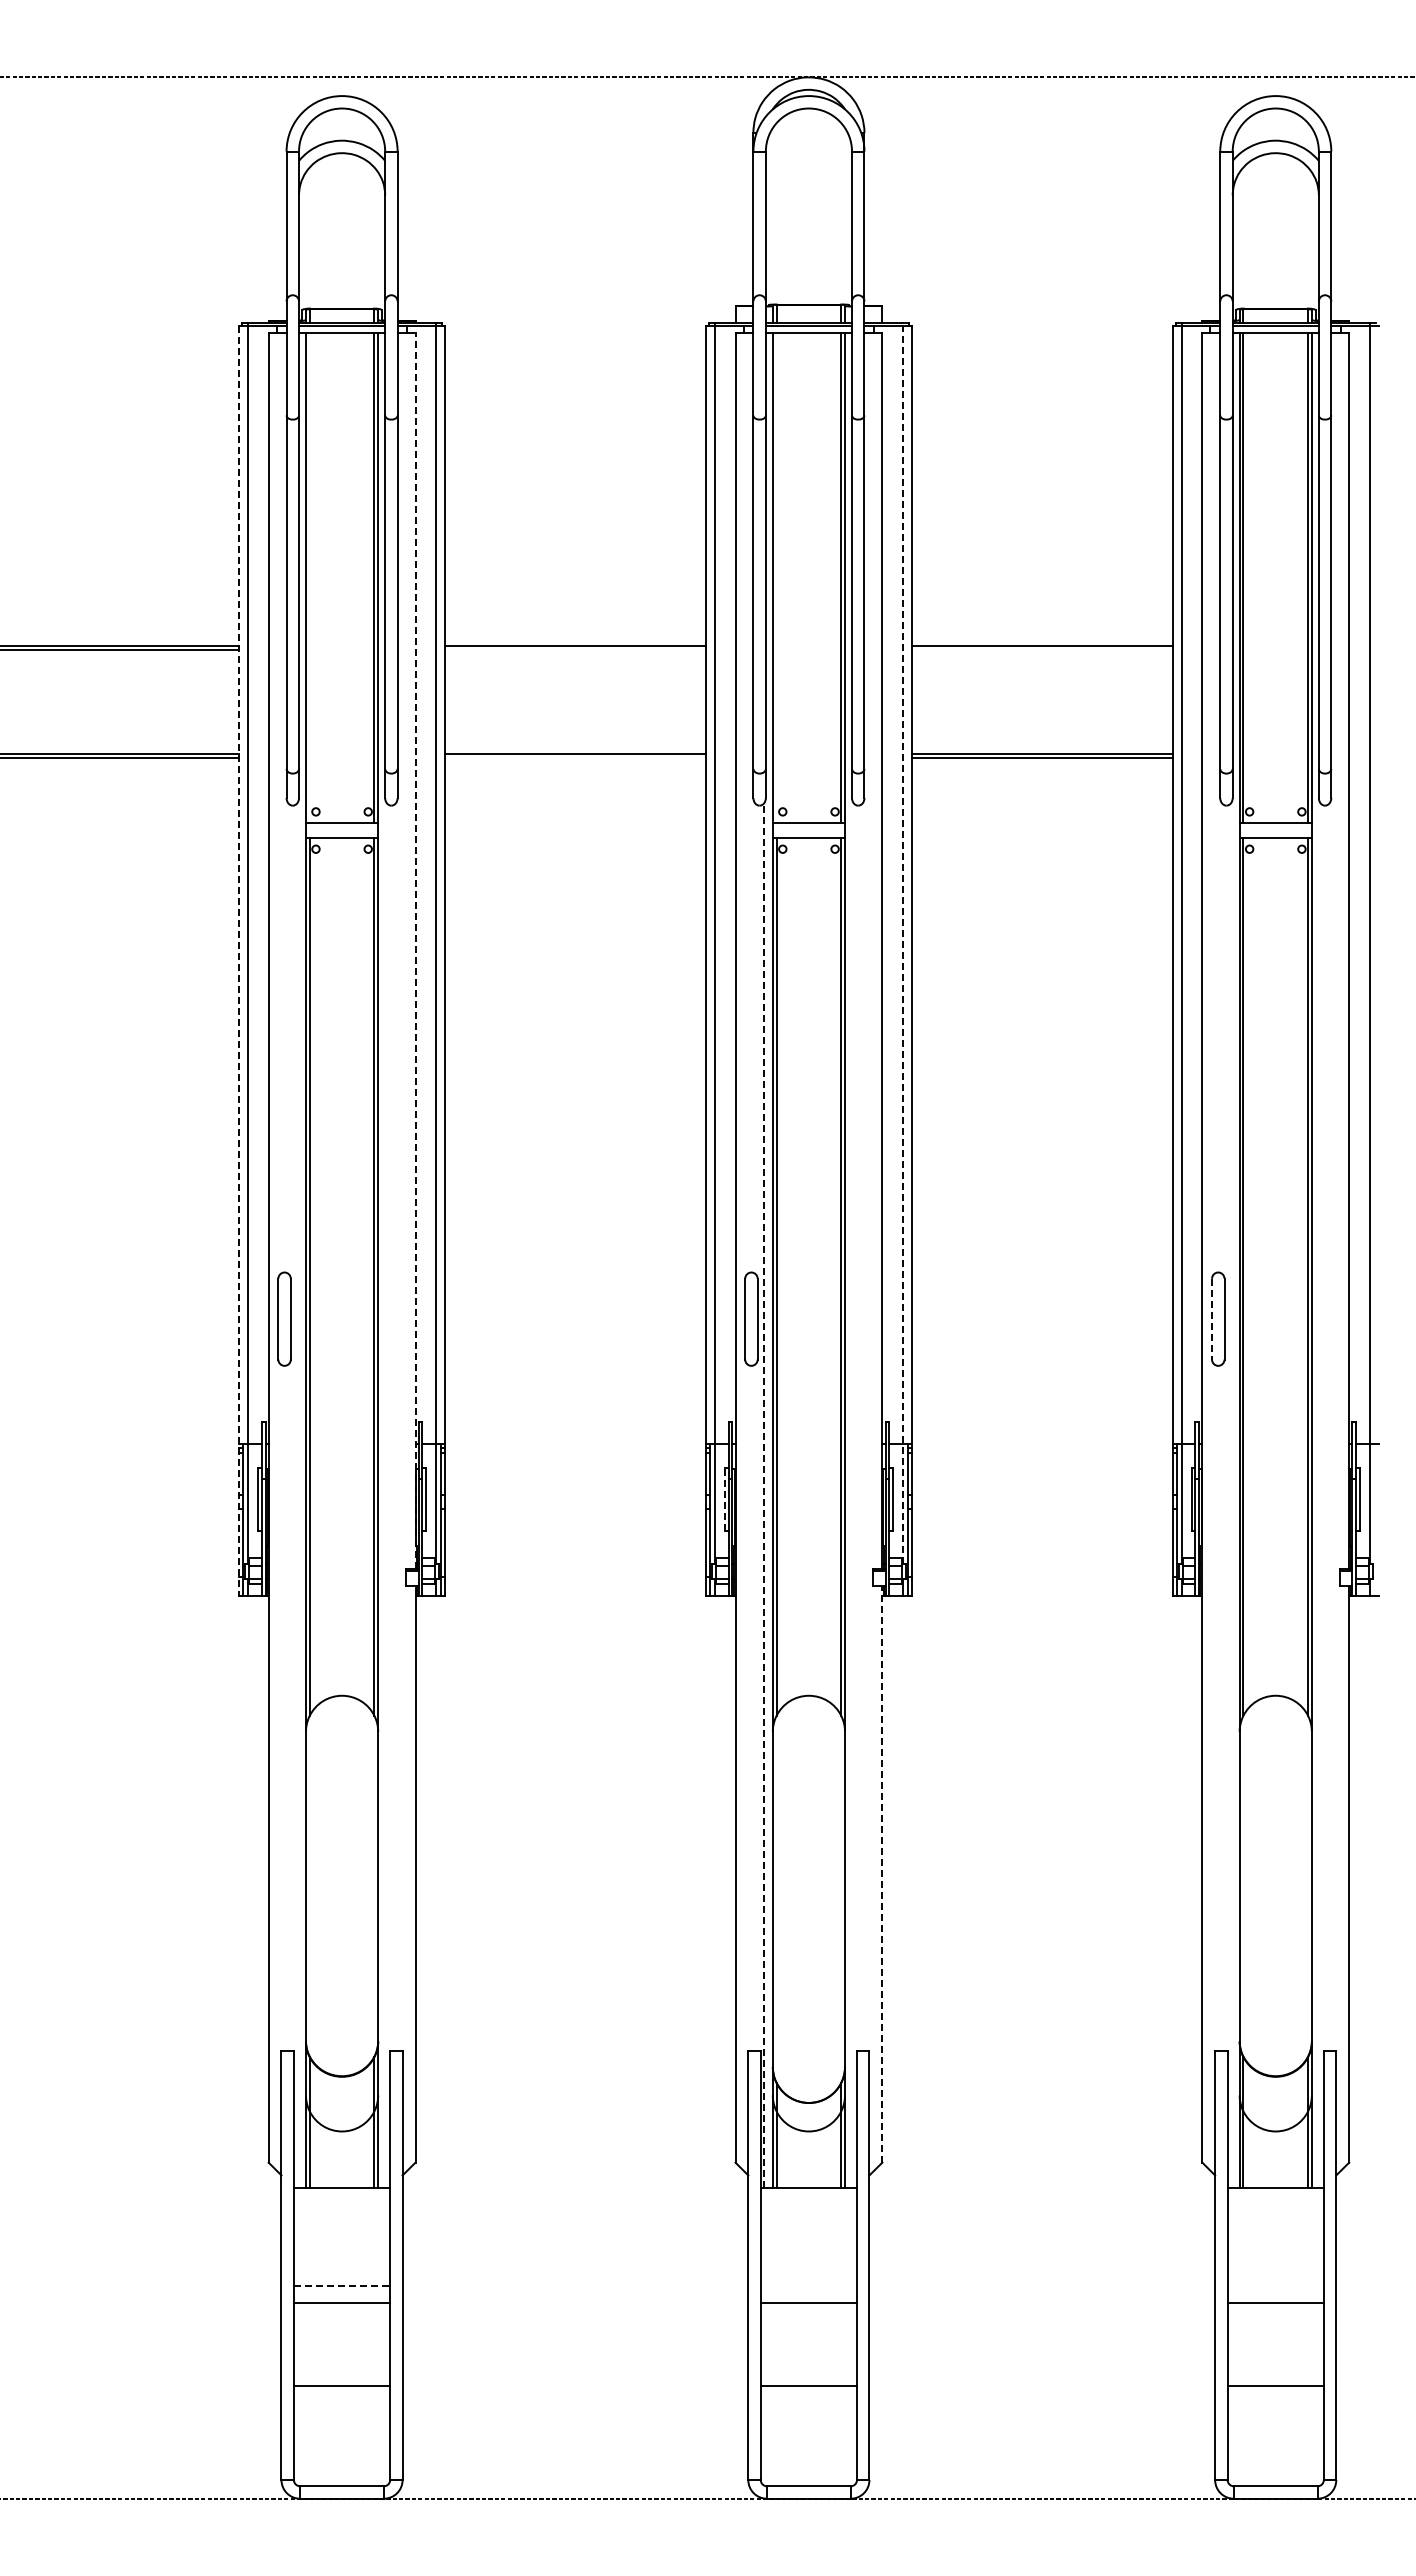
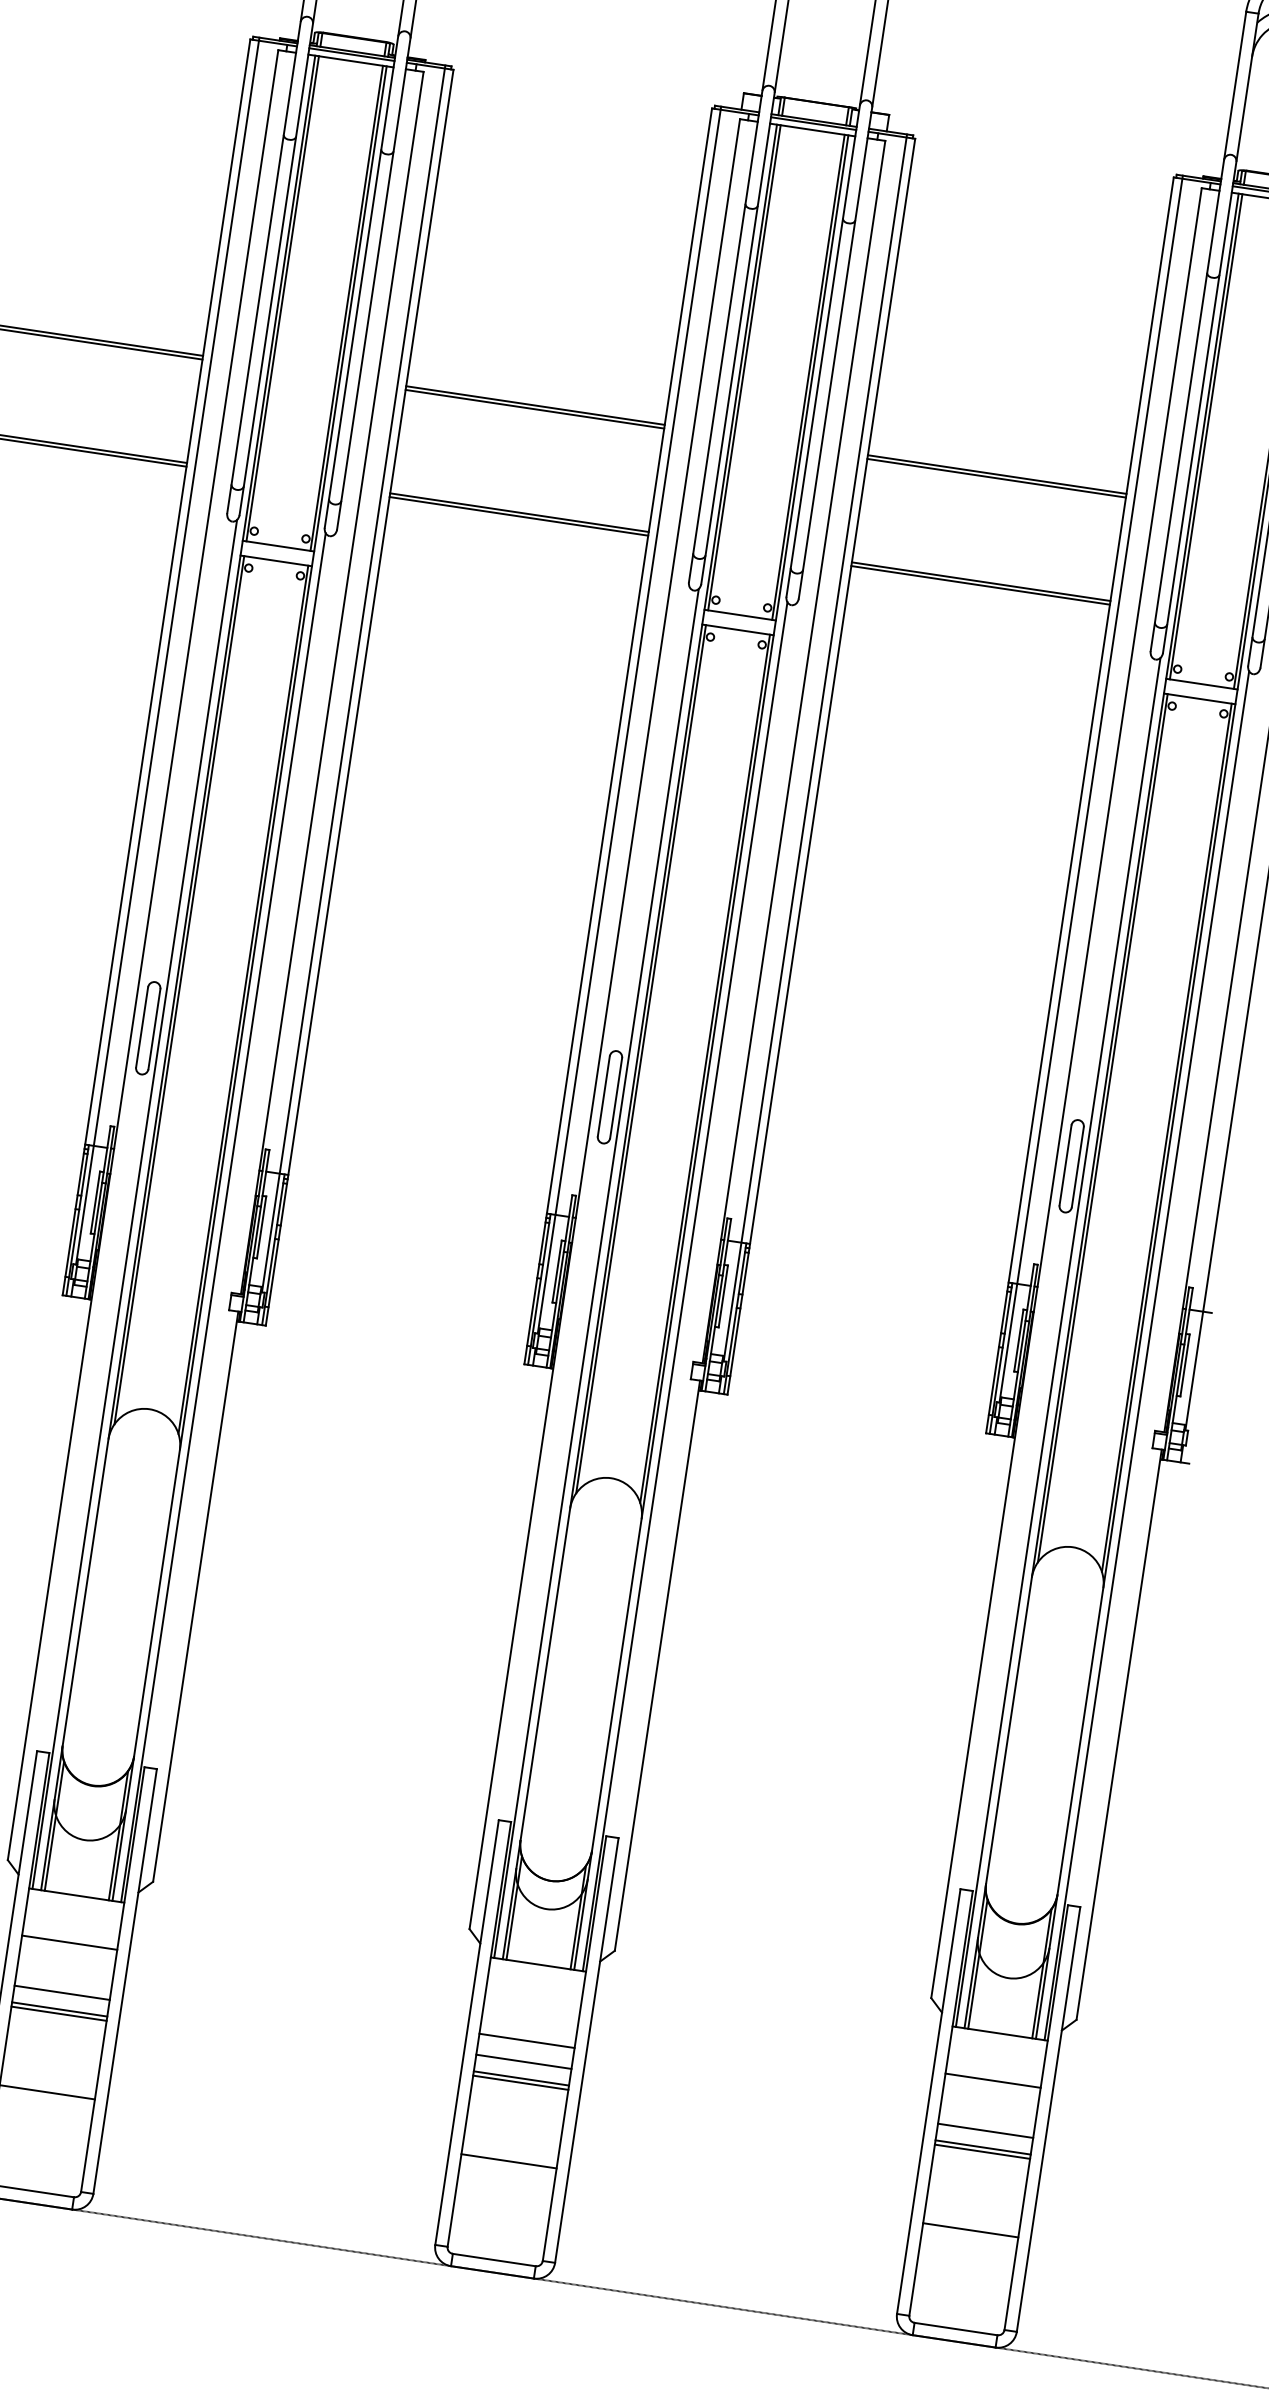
line: (309, 577) -> (282, 298), added
line: (776, 577) -> (744, 367), added
line: (575, 649) -> (534, 408), added
line: (1042, 649) -> (996, 477), added
line: (575, 758) -> (518, 516), added
line: (902, 942) -> (815, 747), dashed -> solid
line: (415, 950) -> (332, 682), dashed -> solid
line: (239, 961) -> (156, 667), dashed -> solid
line: (1212, 1319) -> (1065, 1165), dashed -> solid
line: (764, 1494) -> (596, 1272), dashed -> solid
line: (297, 1495) -> (134, 1204), added
line: (386, 1495) -> (223, 1217), added
line: (853, 1495) -> (684, 1286), added
line: (1230, 1495) -> (1057, 1342), added
line: (1320, 1495) -> (1146, 1355), added
line: (724, 1498) -> (556, 1270), dashed -> solid
line: (882, 1873) -> (657, 1664), dashed -> solid
line: (341, 2235) -> (69, 1942), added
line: (1275, 2235) -> (992, 2080), added
line: (808, 2264) -> (526, 2040), added
line: (342, 2285) -> (62, 1992), dashed -> solid
line: (808, 2285) -> (523, 2061), added
line: (1275, 2285) -> (985, 2130), added
line: (341, 2307) -> (58, 2014), added
line: (808, 2307) -> (520, 2083), added
line: (1275, 2307) -> (982, 2152), added

